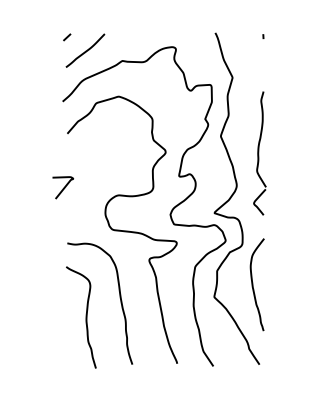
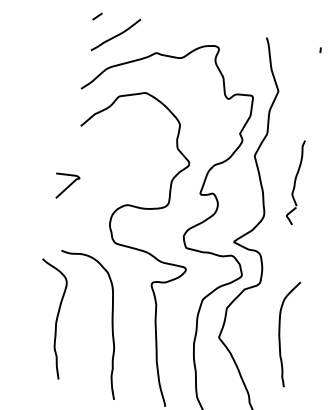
part: (259, 153) -> (295, 182), size x0.6
curve: (253, 284) -> (280, 332), moved
curve: (85, 317) -> (55, 319), moved

